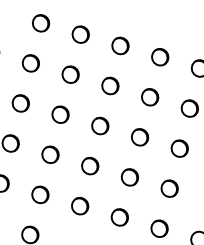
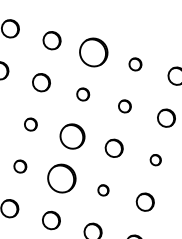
part: (120, 45) -> (93, 52), size x1.6
part: (160, 57) -> (135, 64), size x0.7
part: (110, 85) -> (83, 94), size x0.7
part: (150, 97) -> (125, 106), size x0.7
part: (60, 114) -> (30, 124), size x0.7
part: (100, 125) -> (72, 135), size x1.4
part: (179, 148) -> (155, 160), size x0.6
part: (50, 154) -> (20, 166), size x0.7
part: (90, 165) -> (62, 177), size x1.6
part: (129, 177) -> (103, 190), size x0.6

